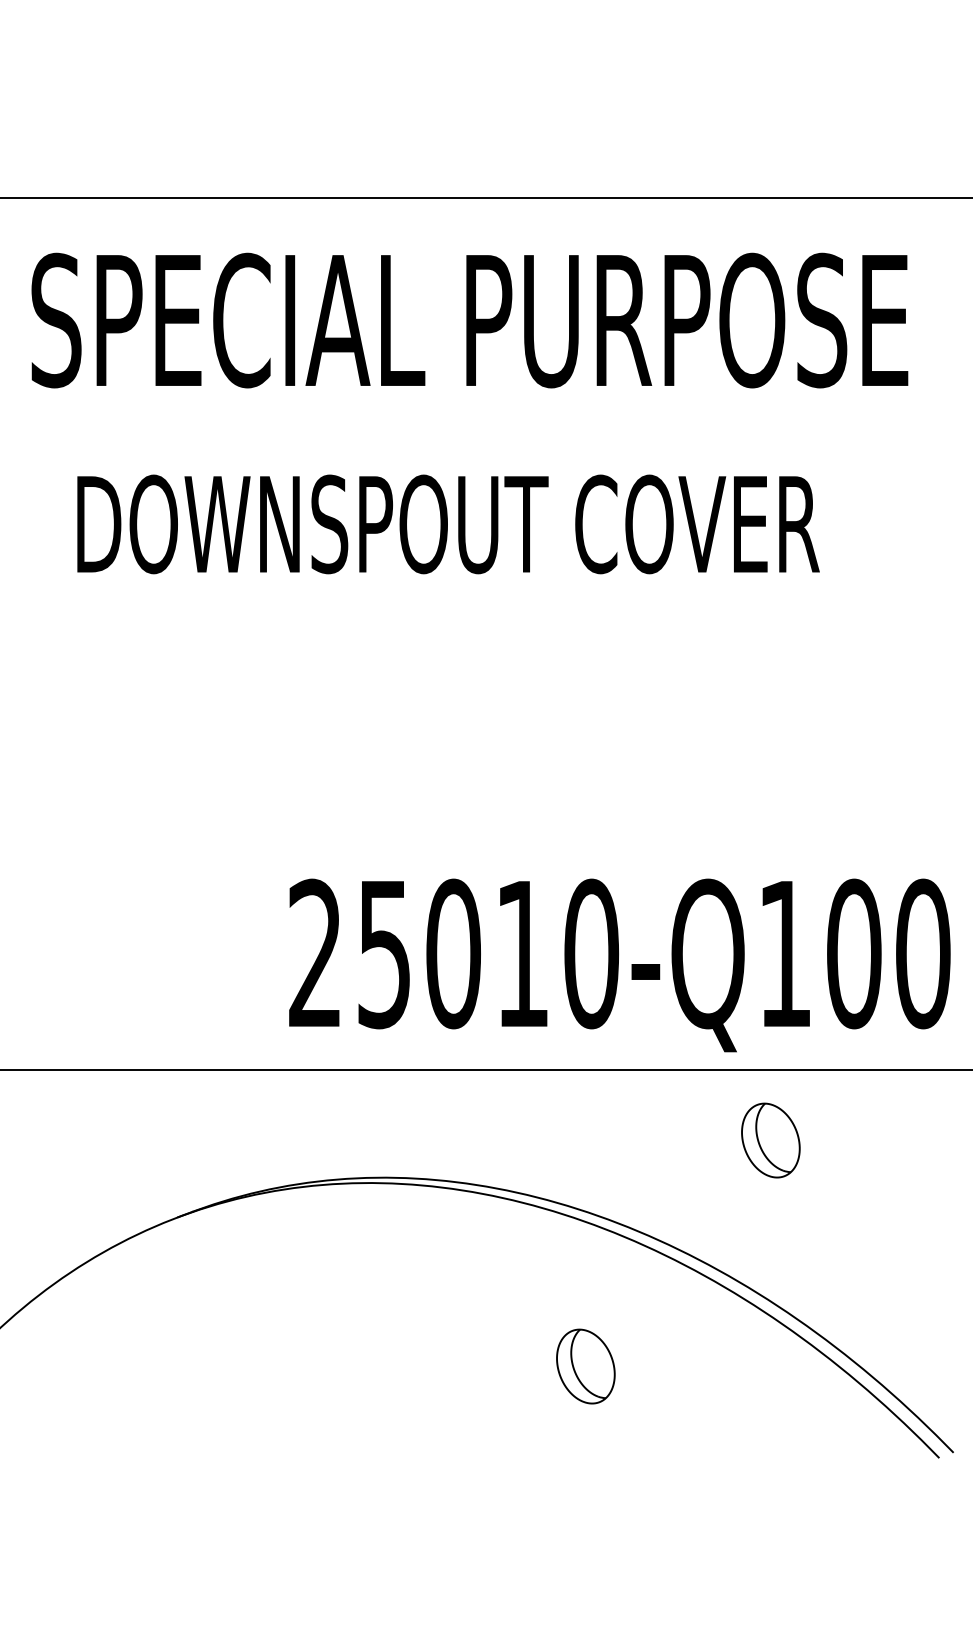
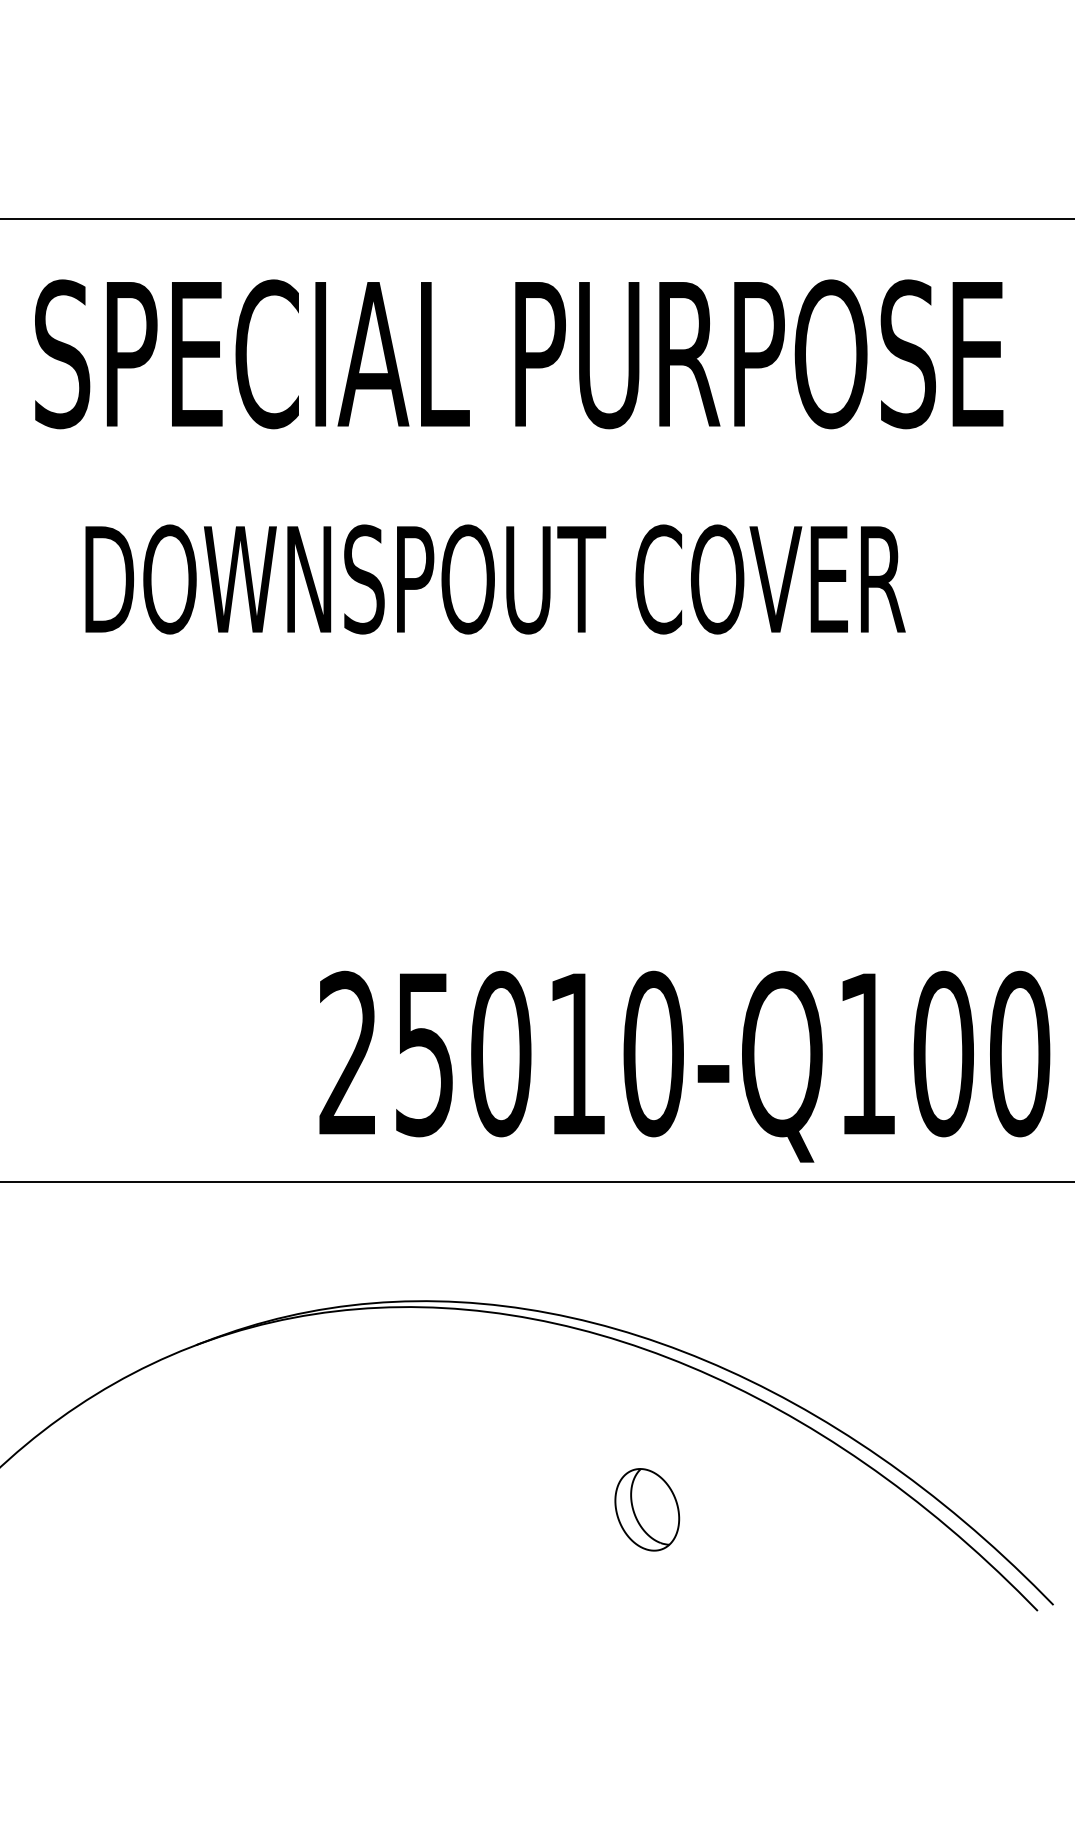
part: (770, 1140) -> (851, 1260), removed

